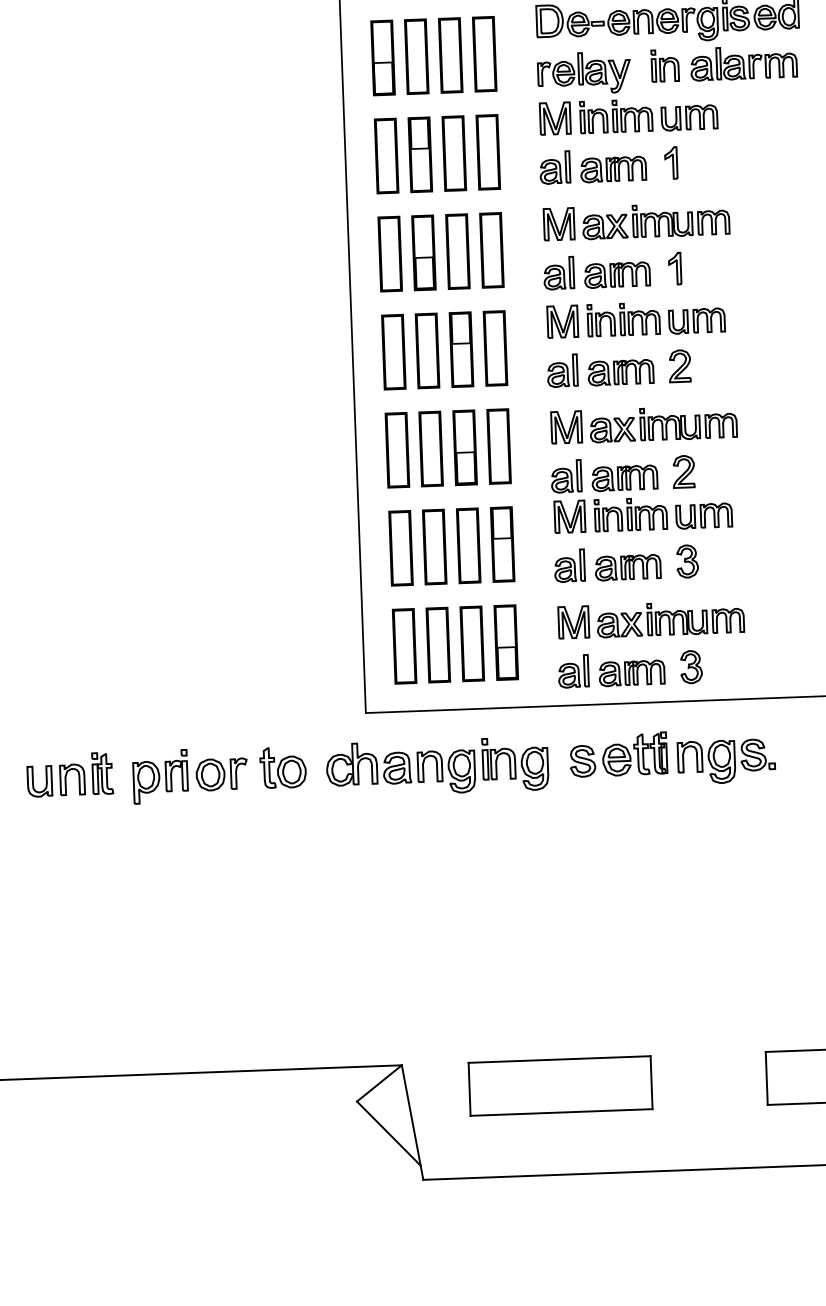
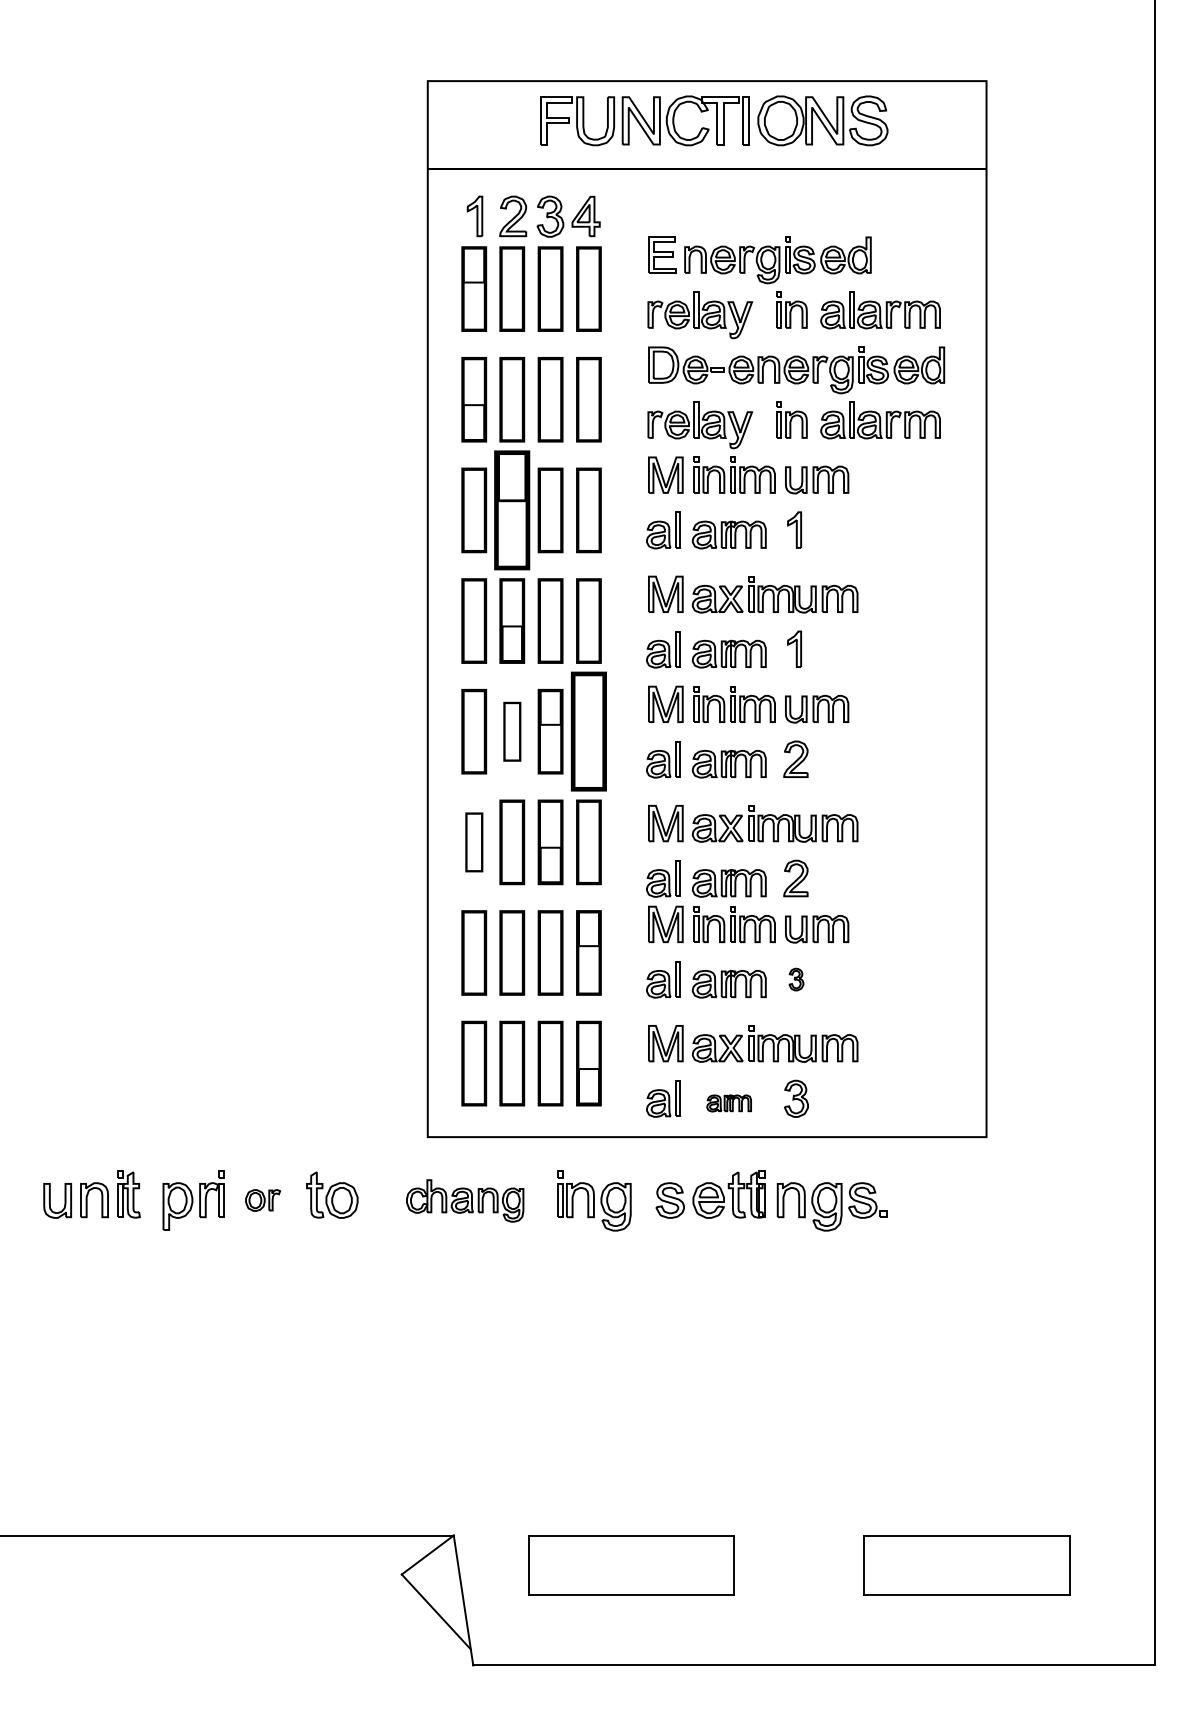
part: (420, 154) -> (512, 510), size x1.4
part: (495, 348) -> (588, 731), size x1.4
part: (427, 350) -> (512, 731), size x0.7
part: (397, 450) -> (474, 842), size x0.7
part: (687, 561) -> (796, 979), size x0.6
part: (631, 673) -> (728, 1103), size x0.6
part: (401, 767) -> (465, 1200), size x0.7
part: (221, 774) -> (262, 1200), size x0.6

